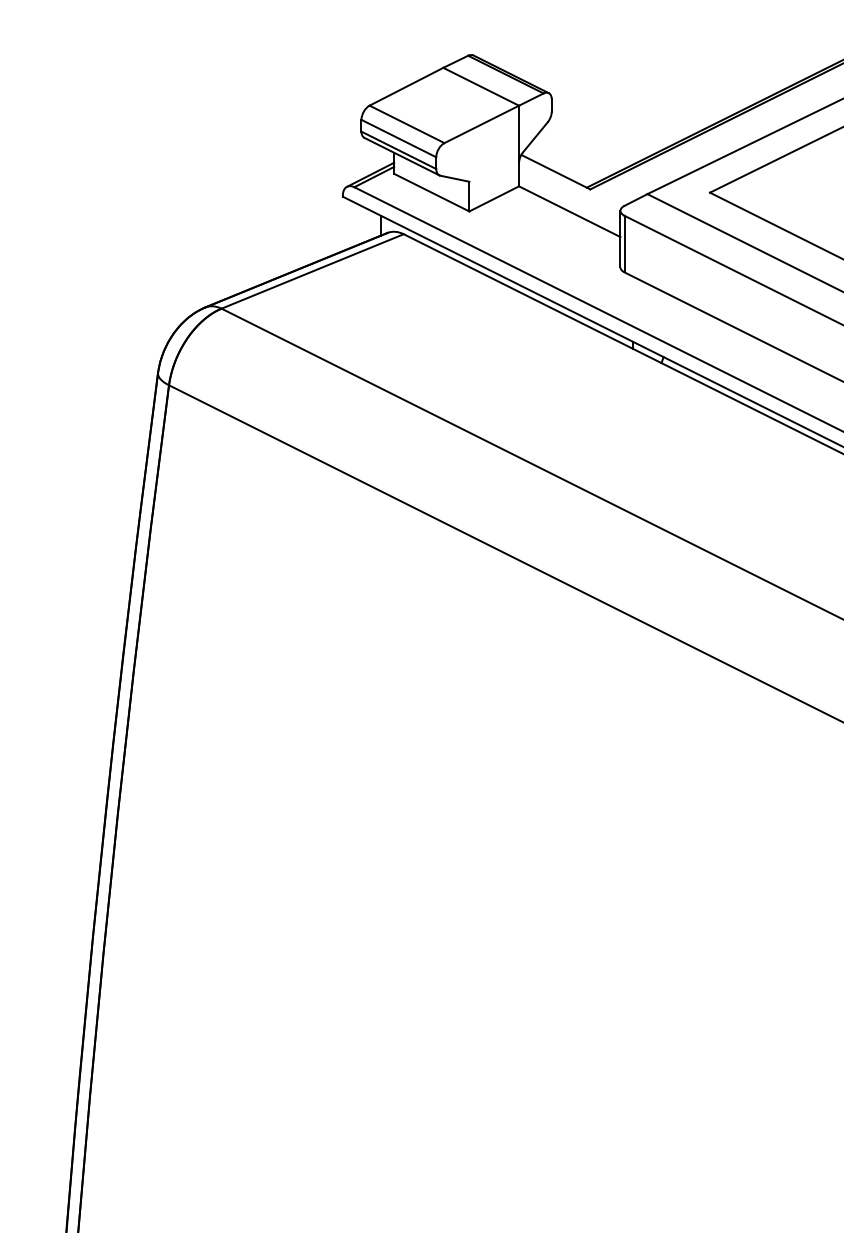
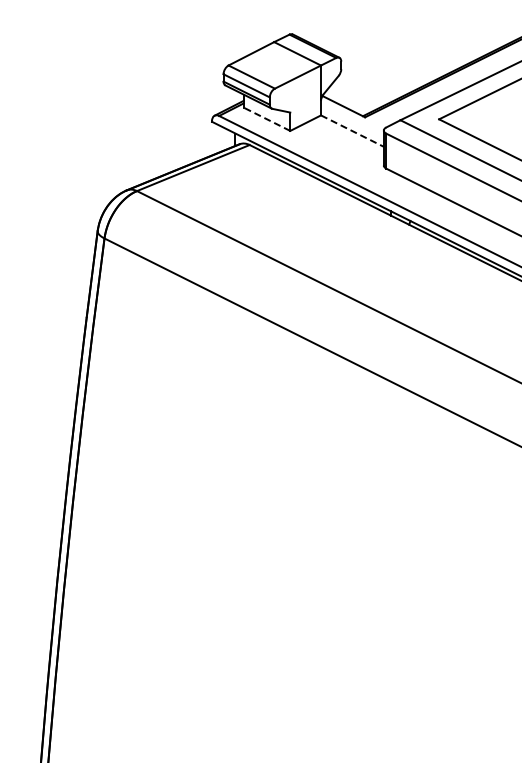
line: (432, 192) -> (267, 119), solid -> dashed
line: (569, 212) -> (352, 131), solid -> dashed

